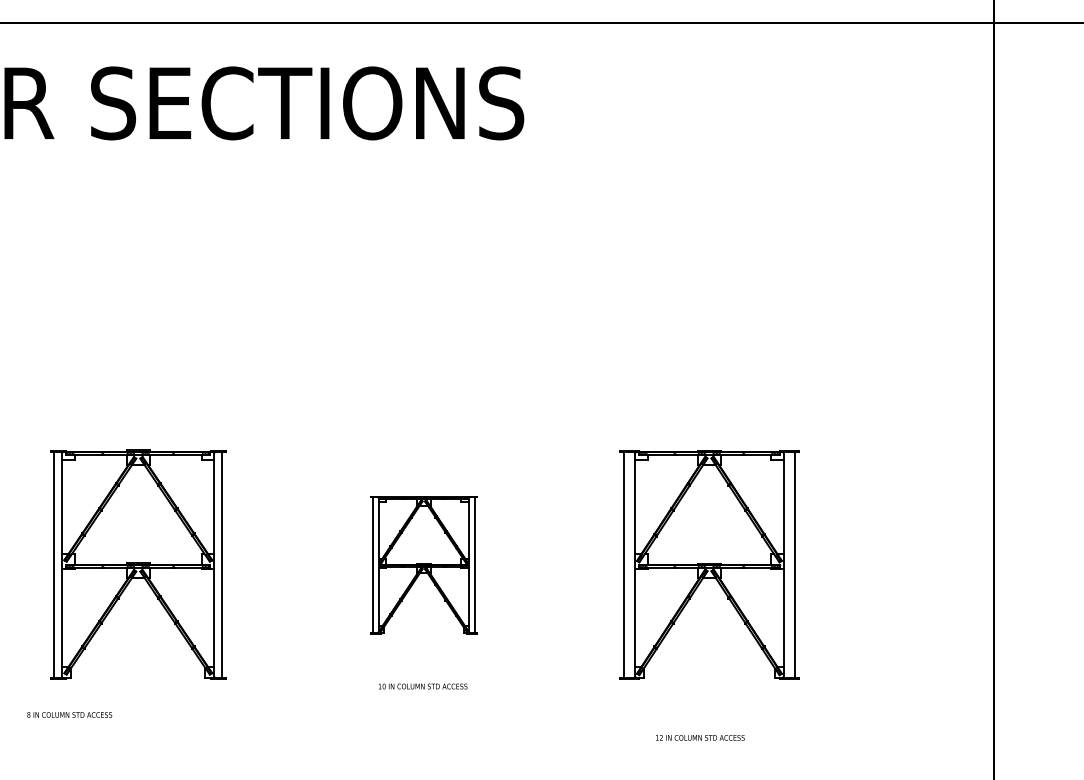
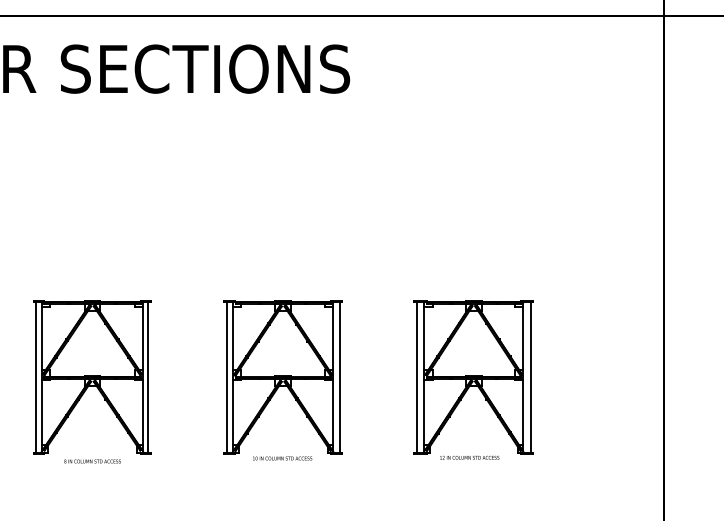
part: (422, 565) -> (282, 377), size x1.67
text: (69, 715) -> (92, 461), moved
text: (700, 737) -> (469, 457), moved

